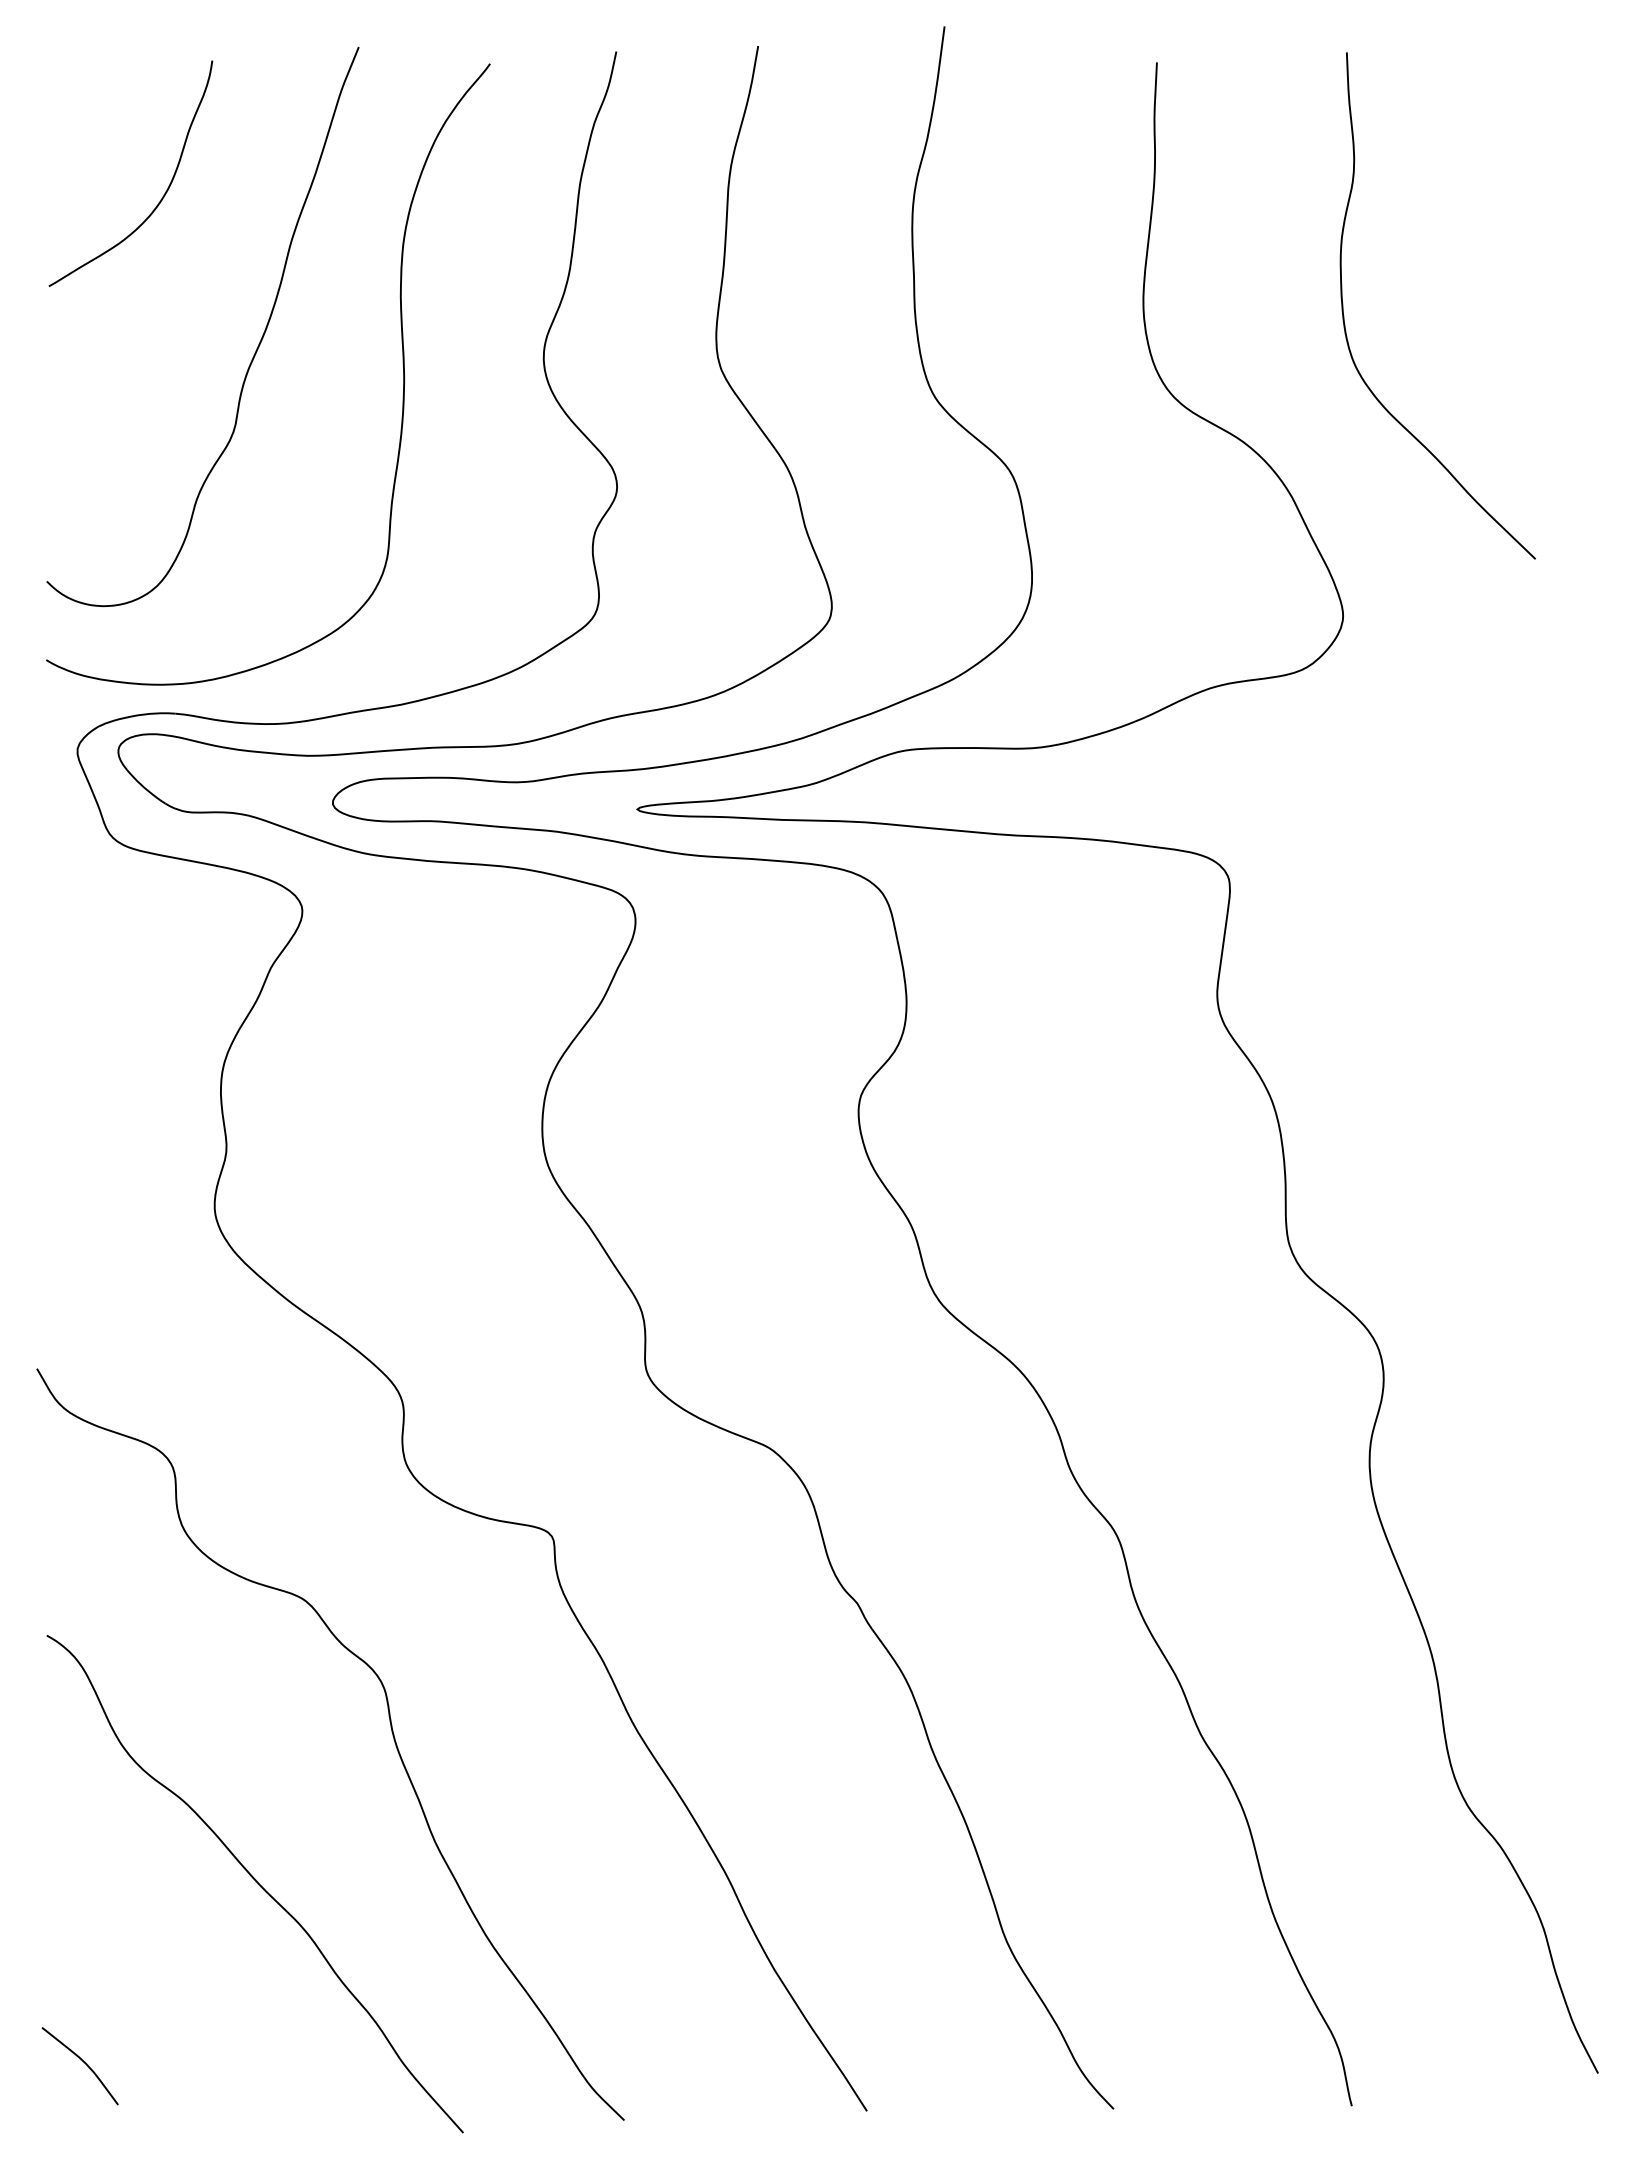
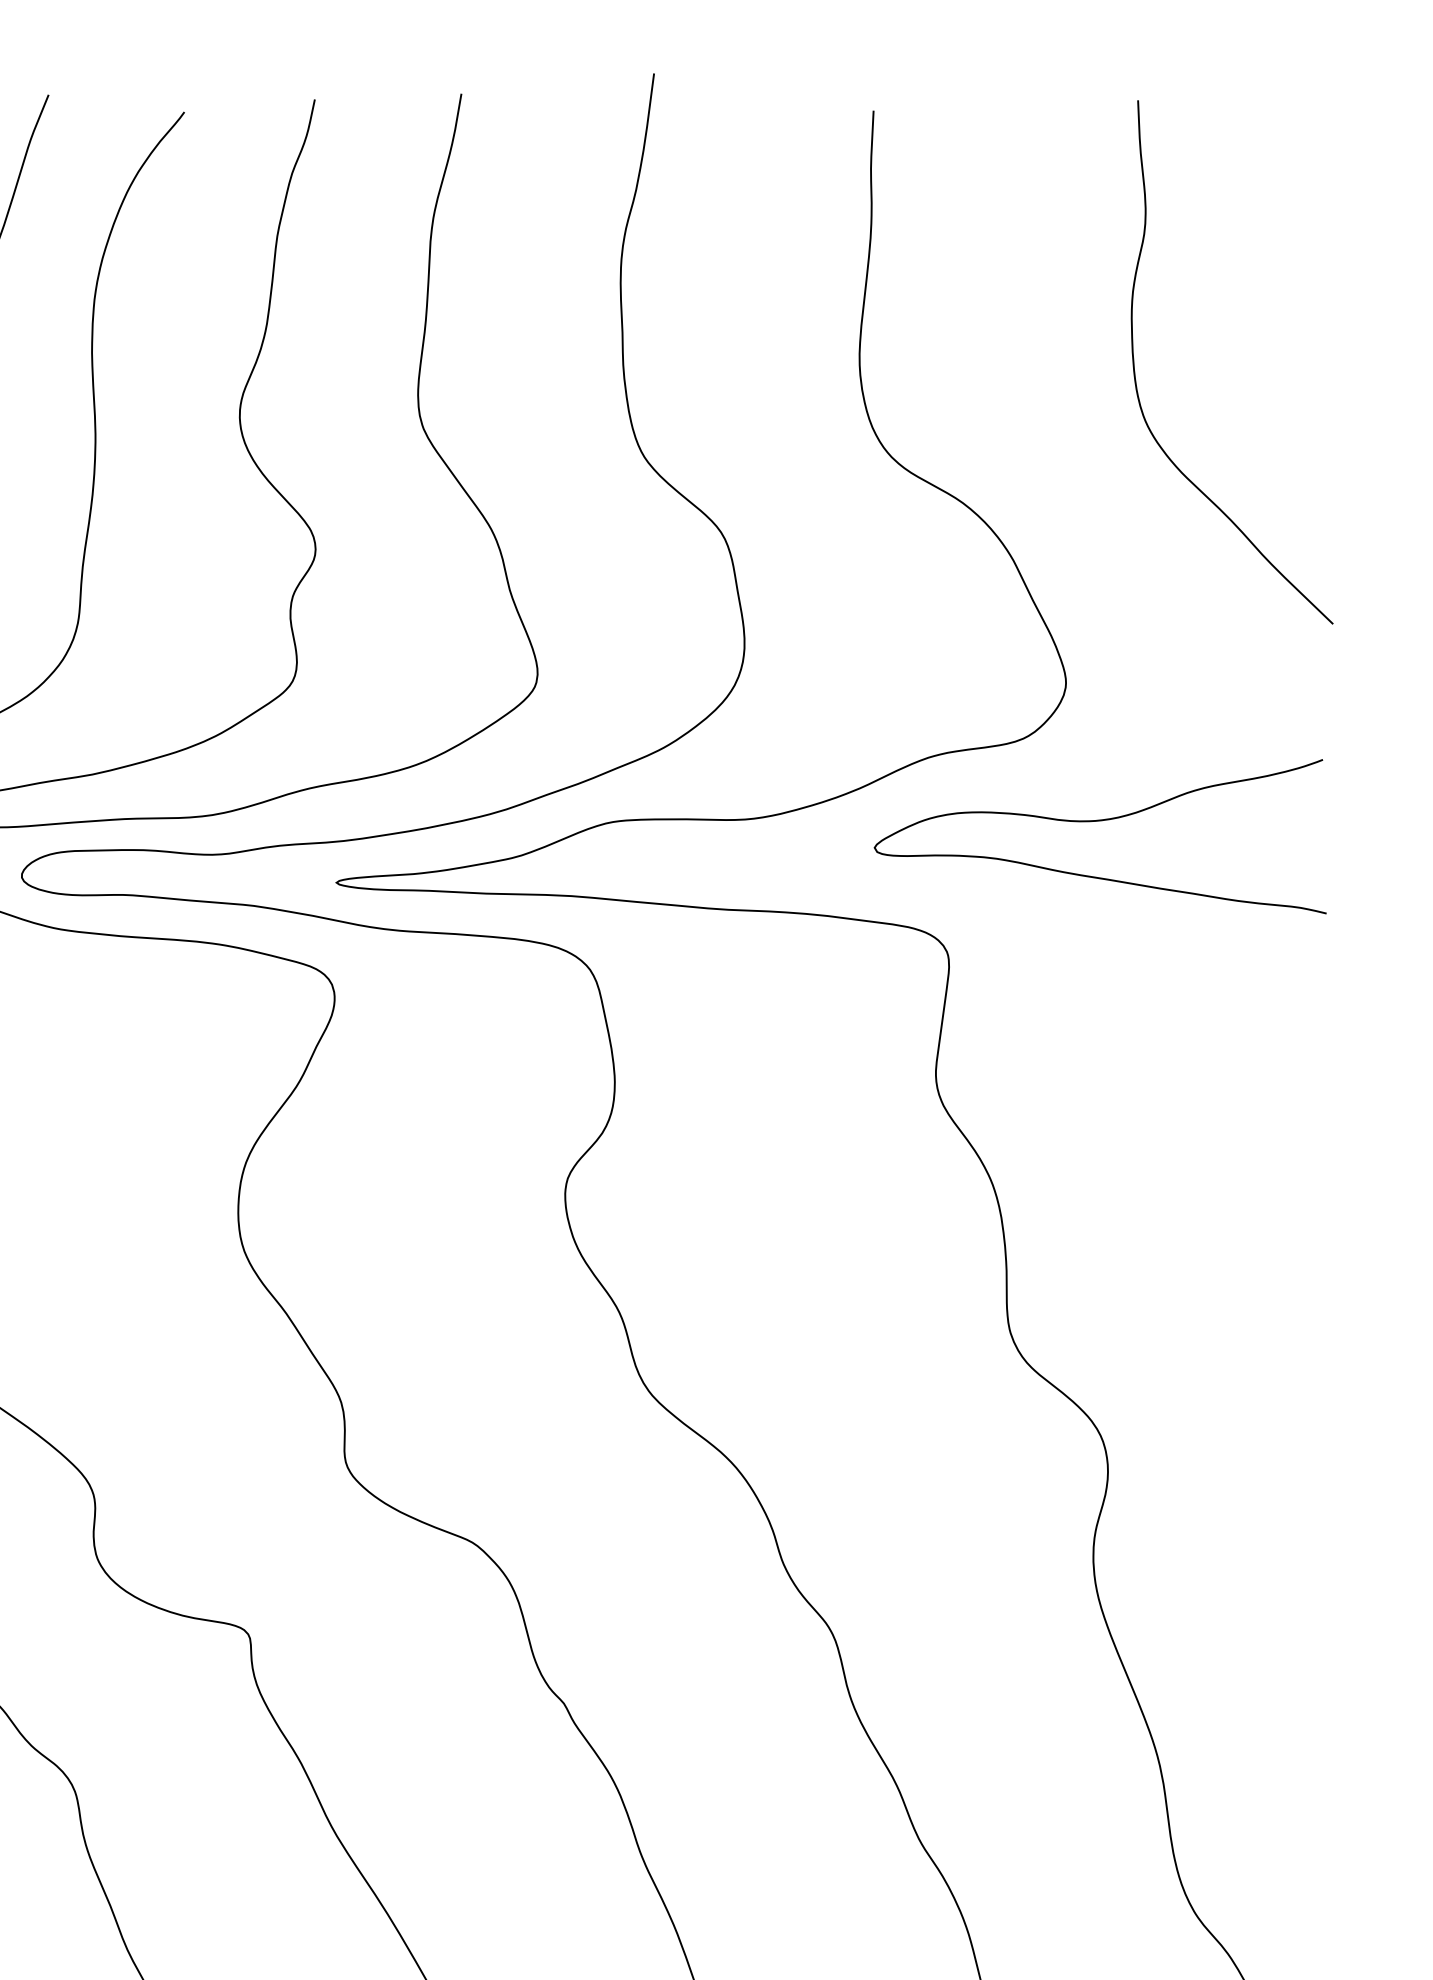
curve: (1344, 315) -> (1135, 372), moved
curve: (1375, 750) -> (1099, 821), added

